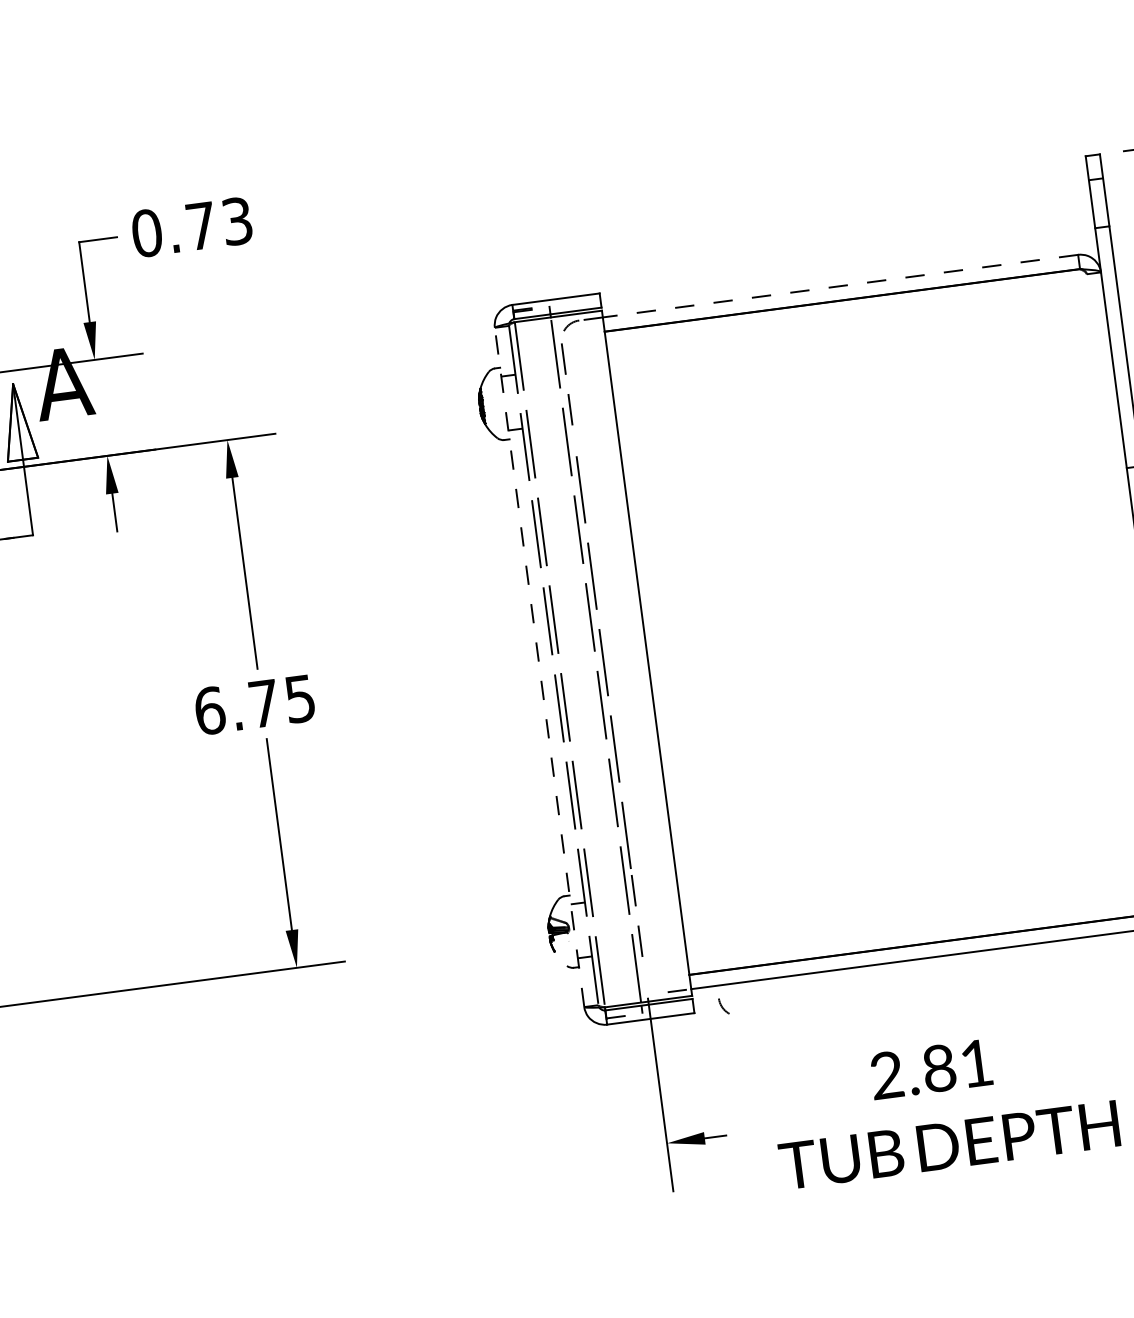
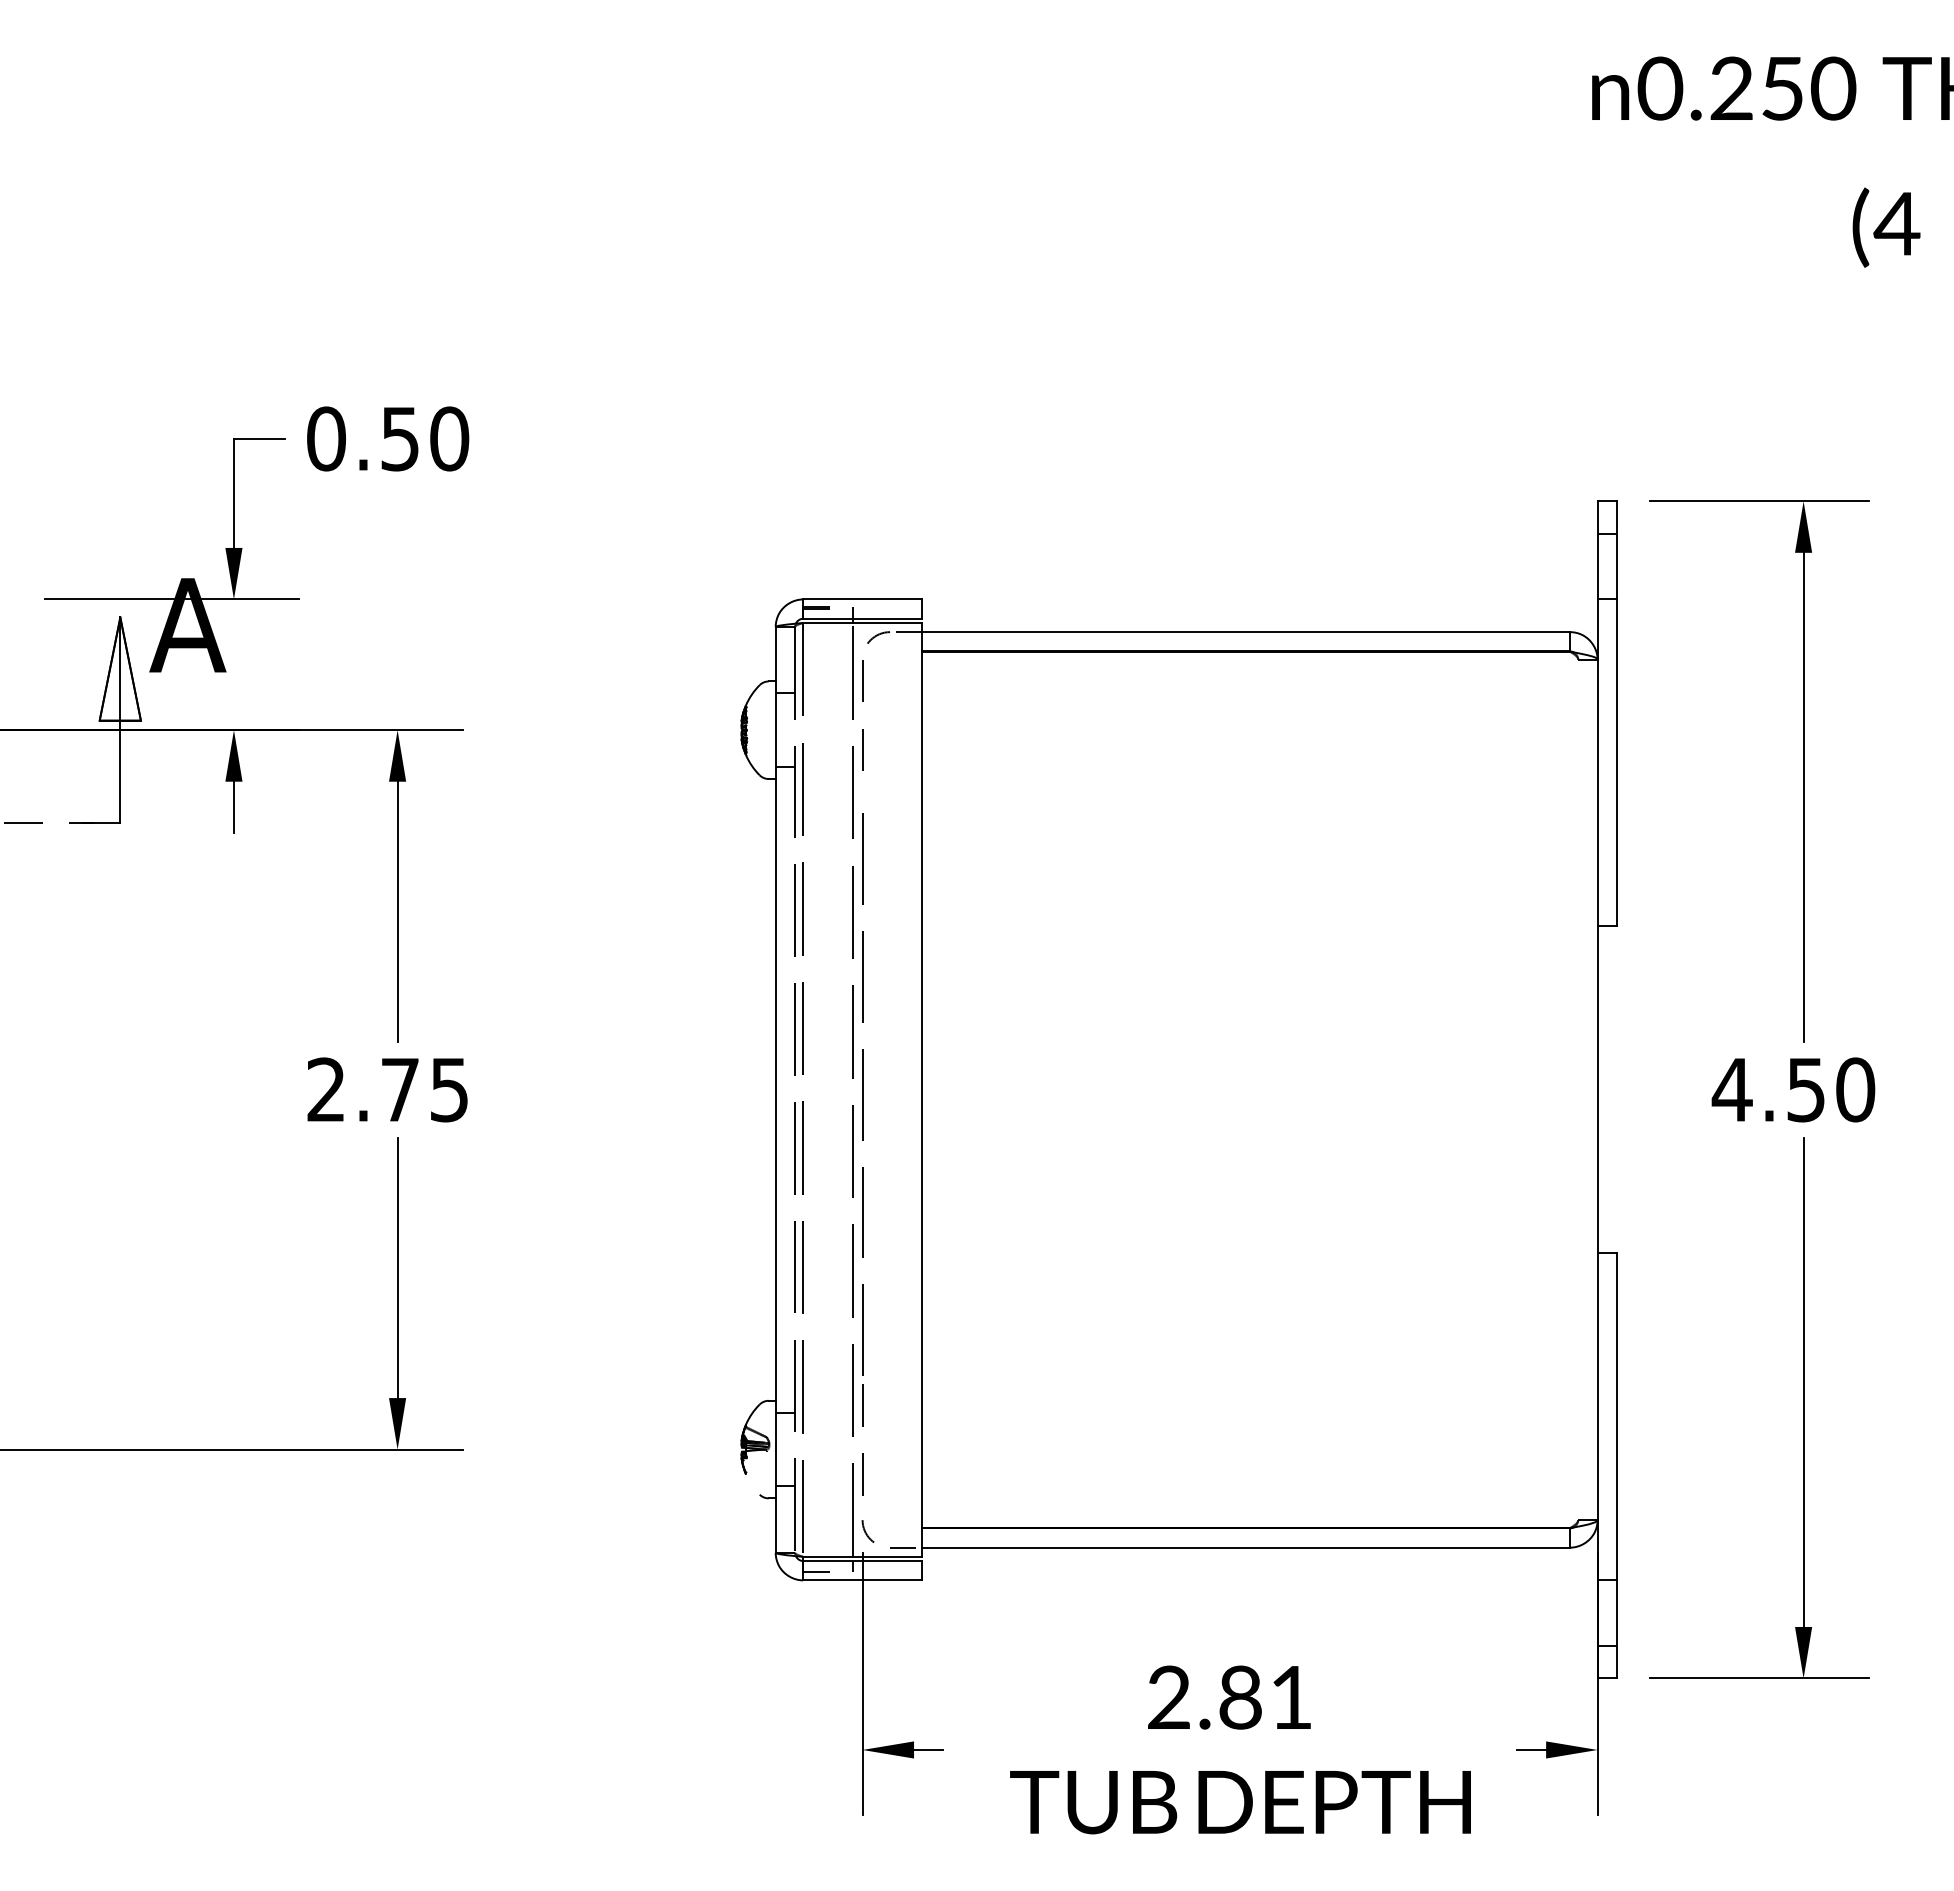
text: (219, 223) -> (425, 438), 0.73 -> 0.50
line: (840, 286) -> (1246, 632), dashed -> solid
line: (539, 667) -> (775, 1089), dashed -> solid
text: (209, 710) -> (326, 1089), 6.75 -> 2.75
arc: (722, 1006) -> (866, 1531), moved

